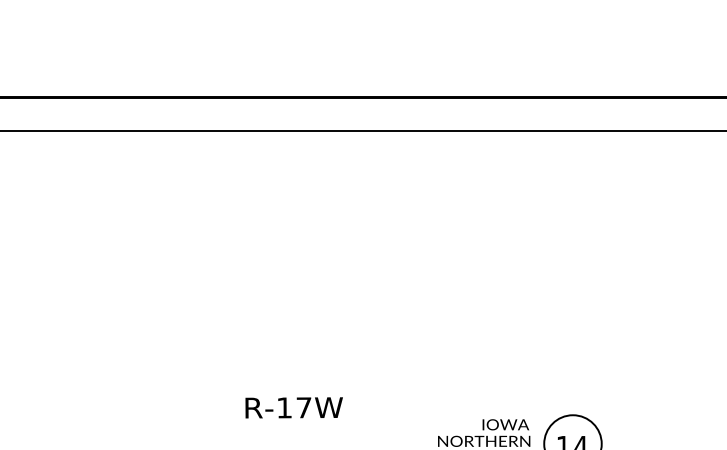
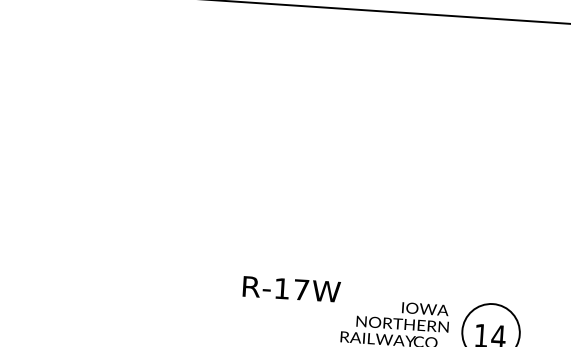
text: (293, 407) -> (291, 288), moved

